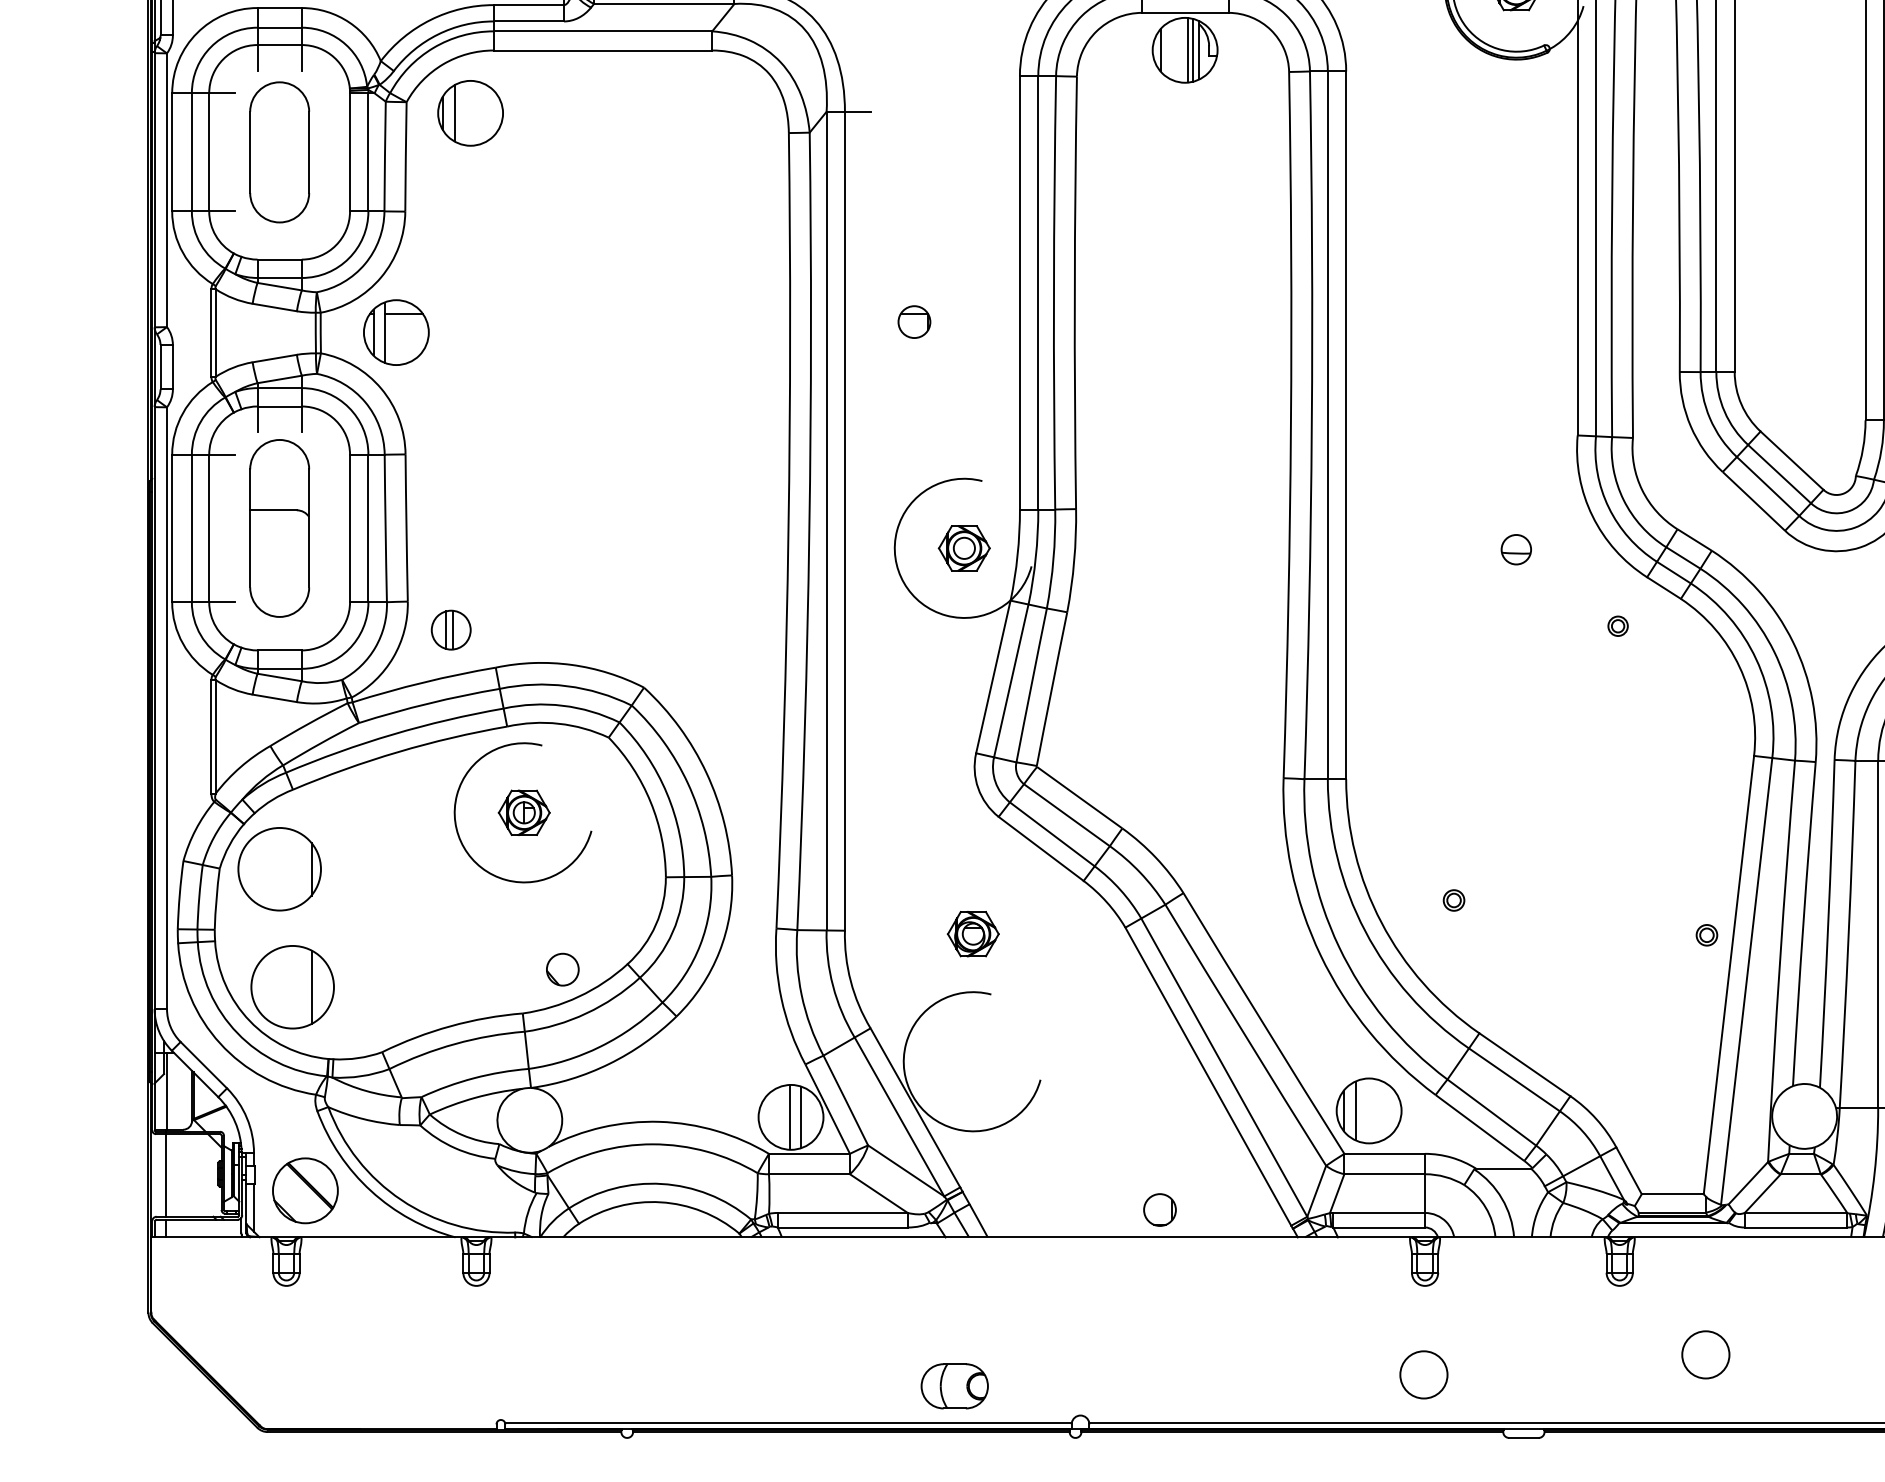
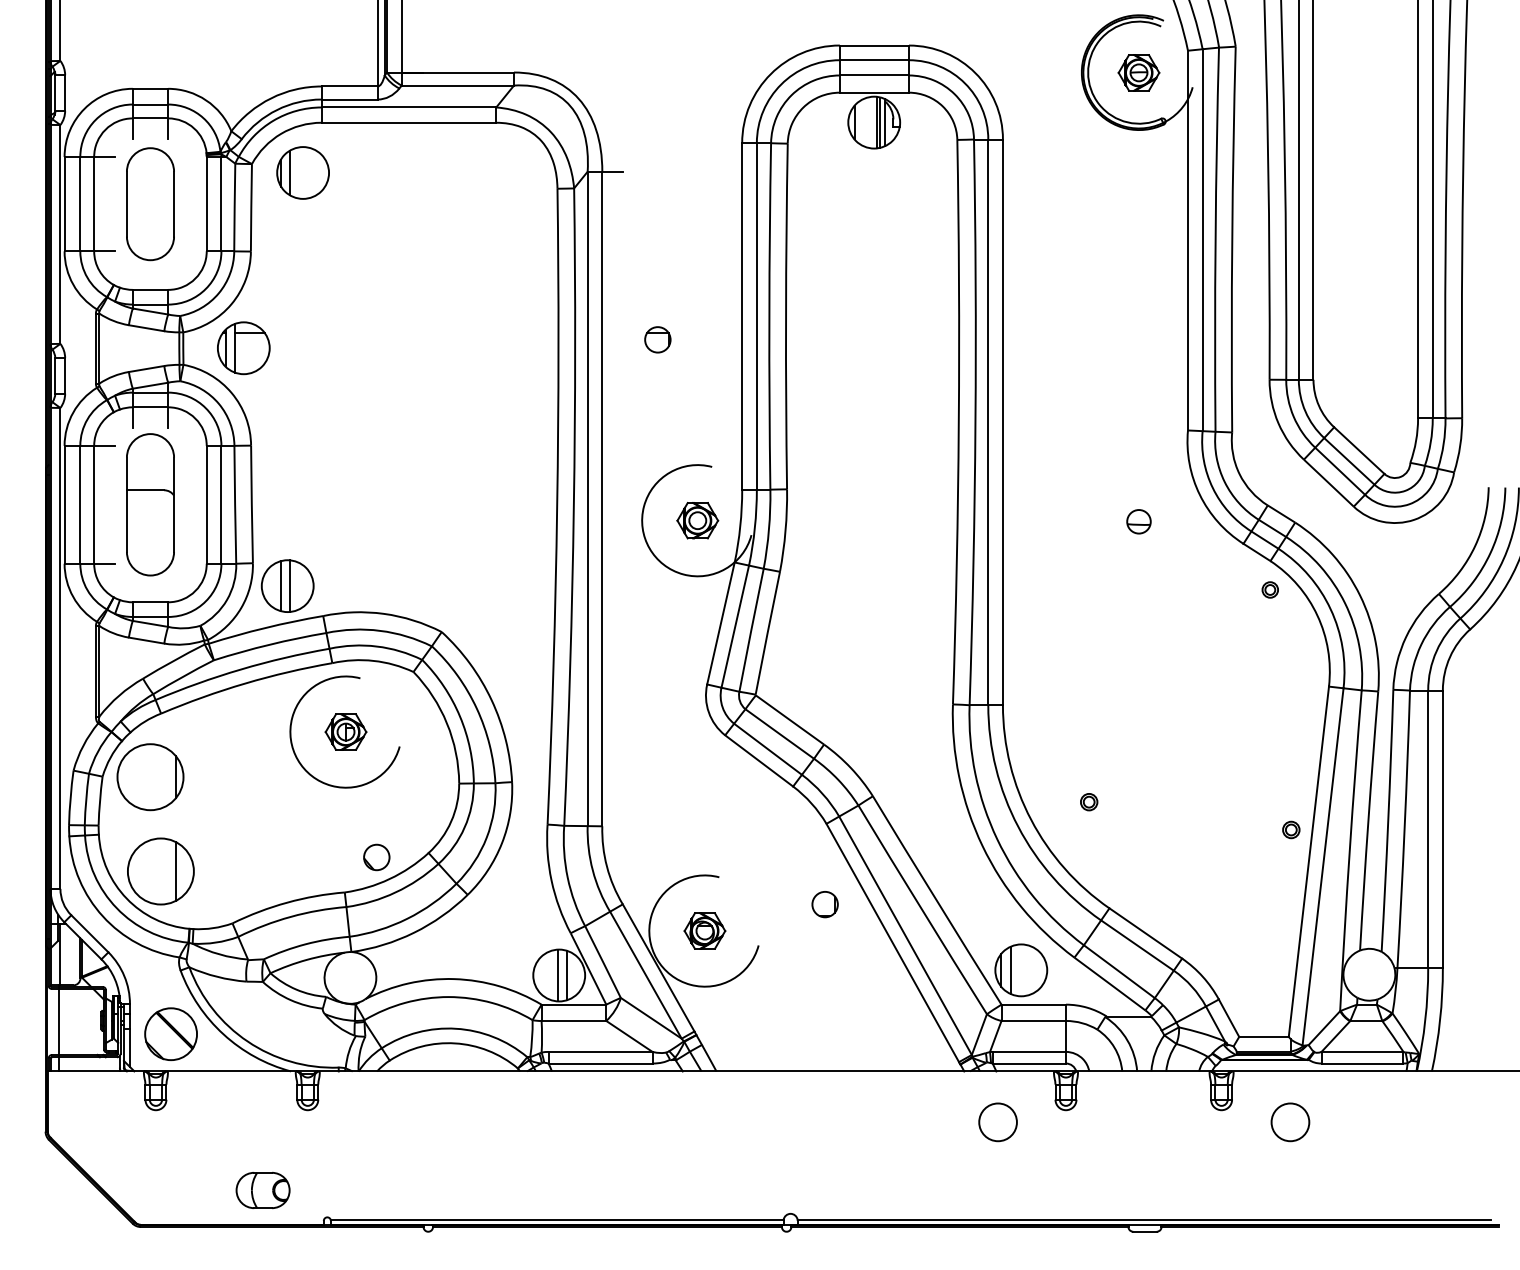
part: (1617, 625) -> (1269, 589), moved
part: (451, 629) -> (287, 585), size x1.67
part: (972, 933) -> (704, 930), moved
part: (1159, 1209) -> (824, 904), moved
circle: (1705, 1355) -> (1290, 1122), moved
circle: (1423, 1375) -> (997, 1122), moved
part: (954, 1386) -> (262, 1190), moved

